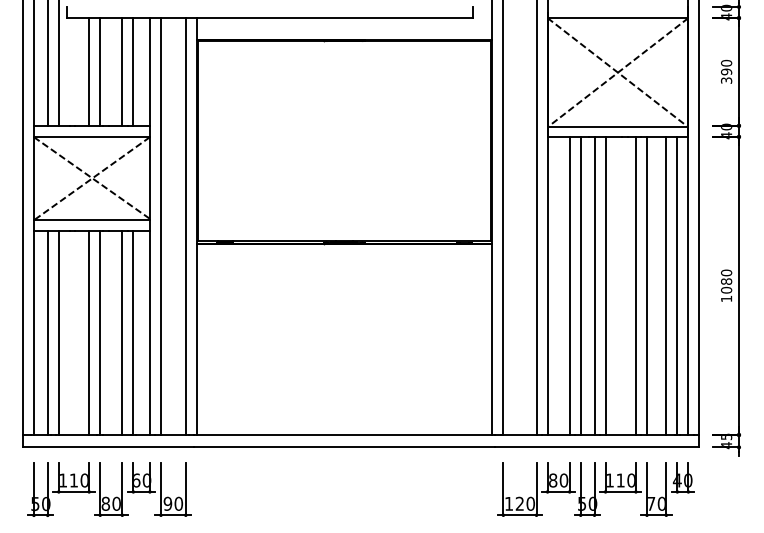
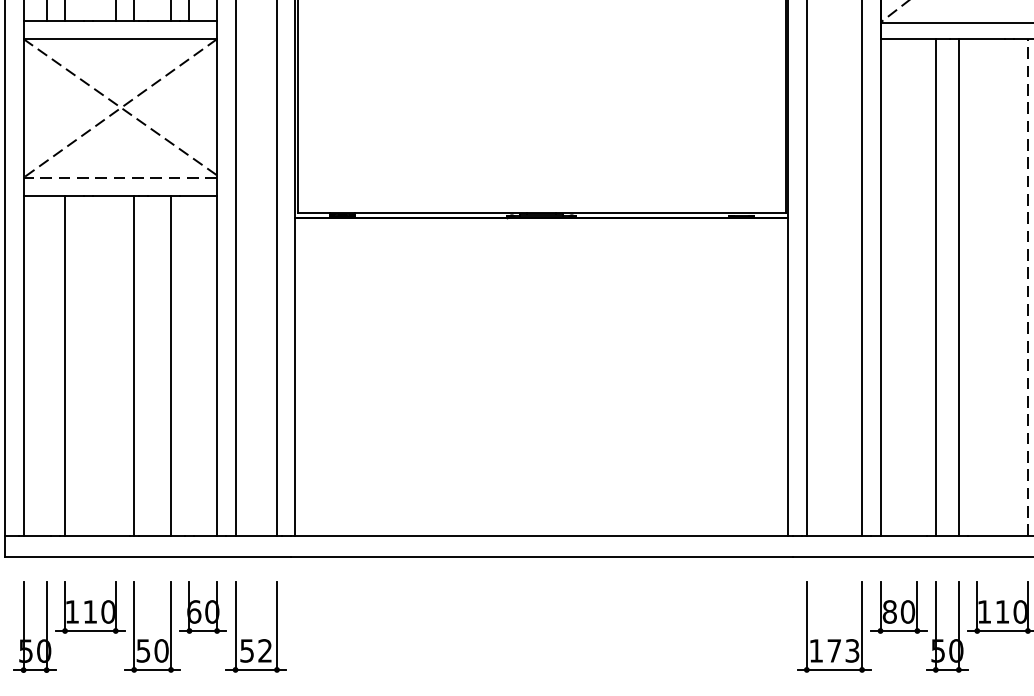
line: (91, 220) -> (119, 178), solid -> dashed
line: (569, 285) -> (917, 286), removed
line: (605, 285) -> (977, 286), removed
line: (635, 285) -> (1027, 286), solid -> dashed
line: (47, 333) -> (46, 366), removed
line: (89, 333) -> (116, 366), removed
line: (133, 333) -> (189, 366), removed
text: (105, 503) -> (142, 650), 80 -> 50
text: (173, 503) -> (256, 650), 90 -> 52
text: (524, 503) -> (842, 650), 120 -> 173

